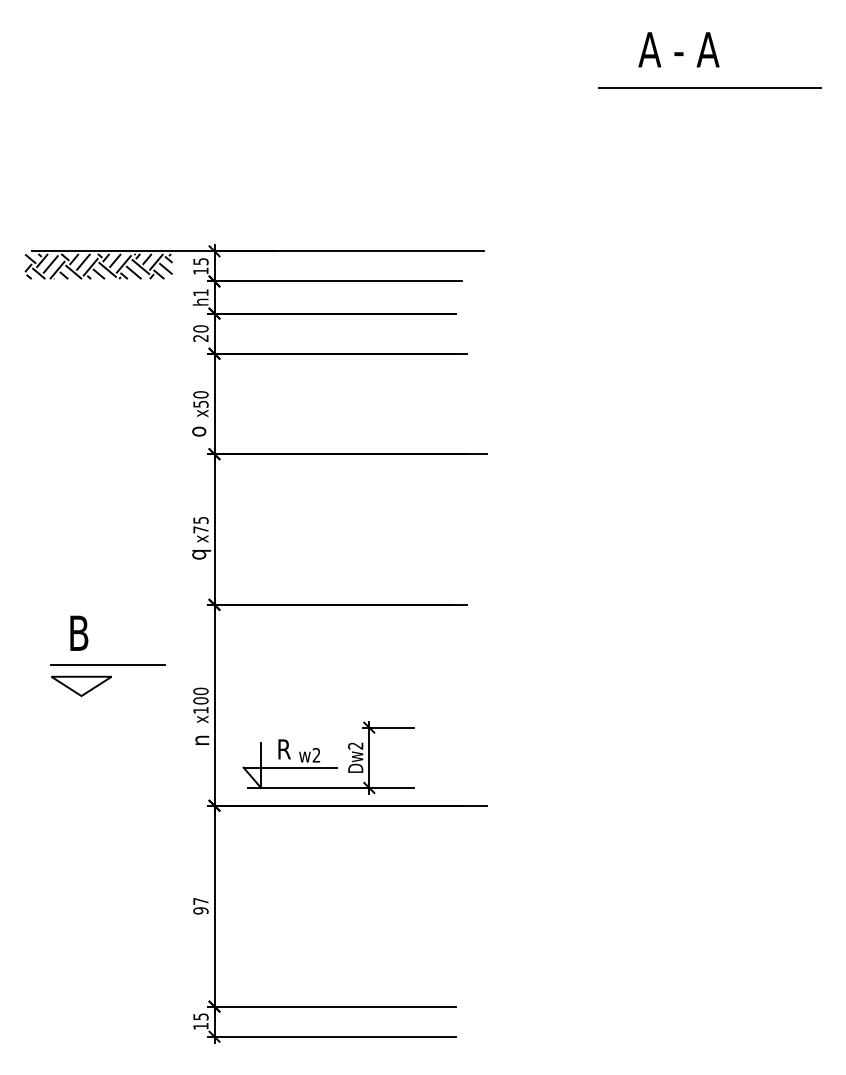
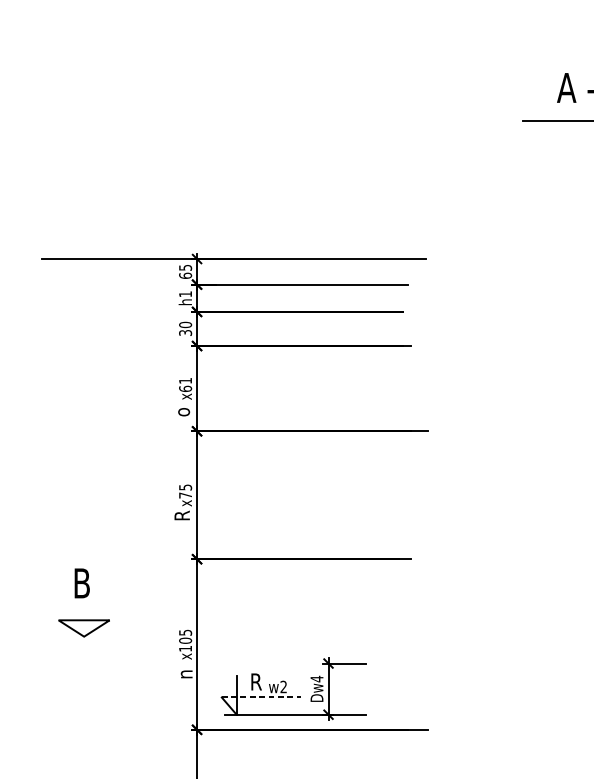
hatch: (98, 266) -> (98, 271), removed
text: (200, 270) -> (185, 275), 15 -> 65
text: (200, 337) -> (185, 332), 20 -> 30
text: (200, 399) -> (185, 384), x50 -> x61
text: (199, 553) -> (184, 515), q -> R
line: (107, 664) -> (106, 609), removed
text: (200, 691) -> (185, 632), x100 -> x105
text: (355, 745) -> (316, 678), Dw2 -> Dw4
line: (290, 767) -> (261, 697), solid -> dashed

